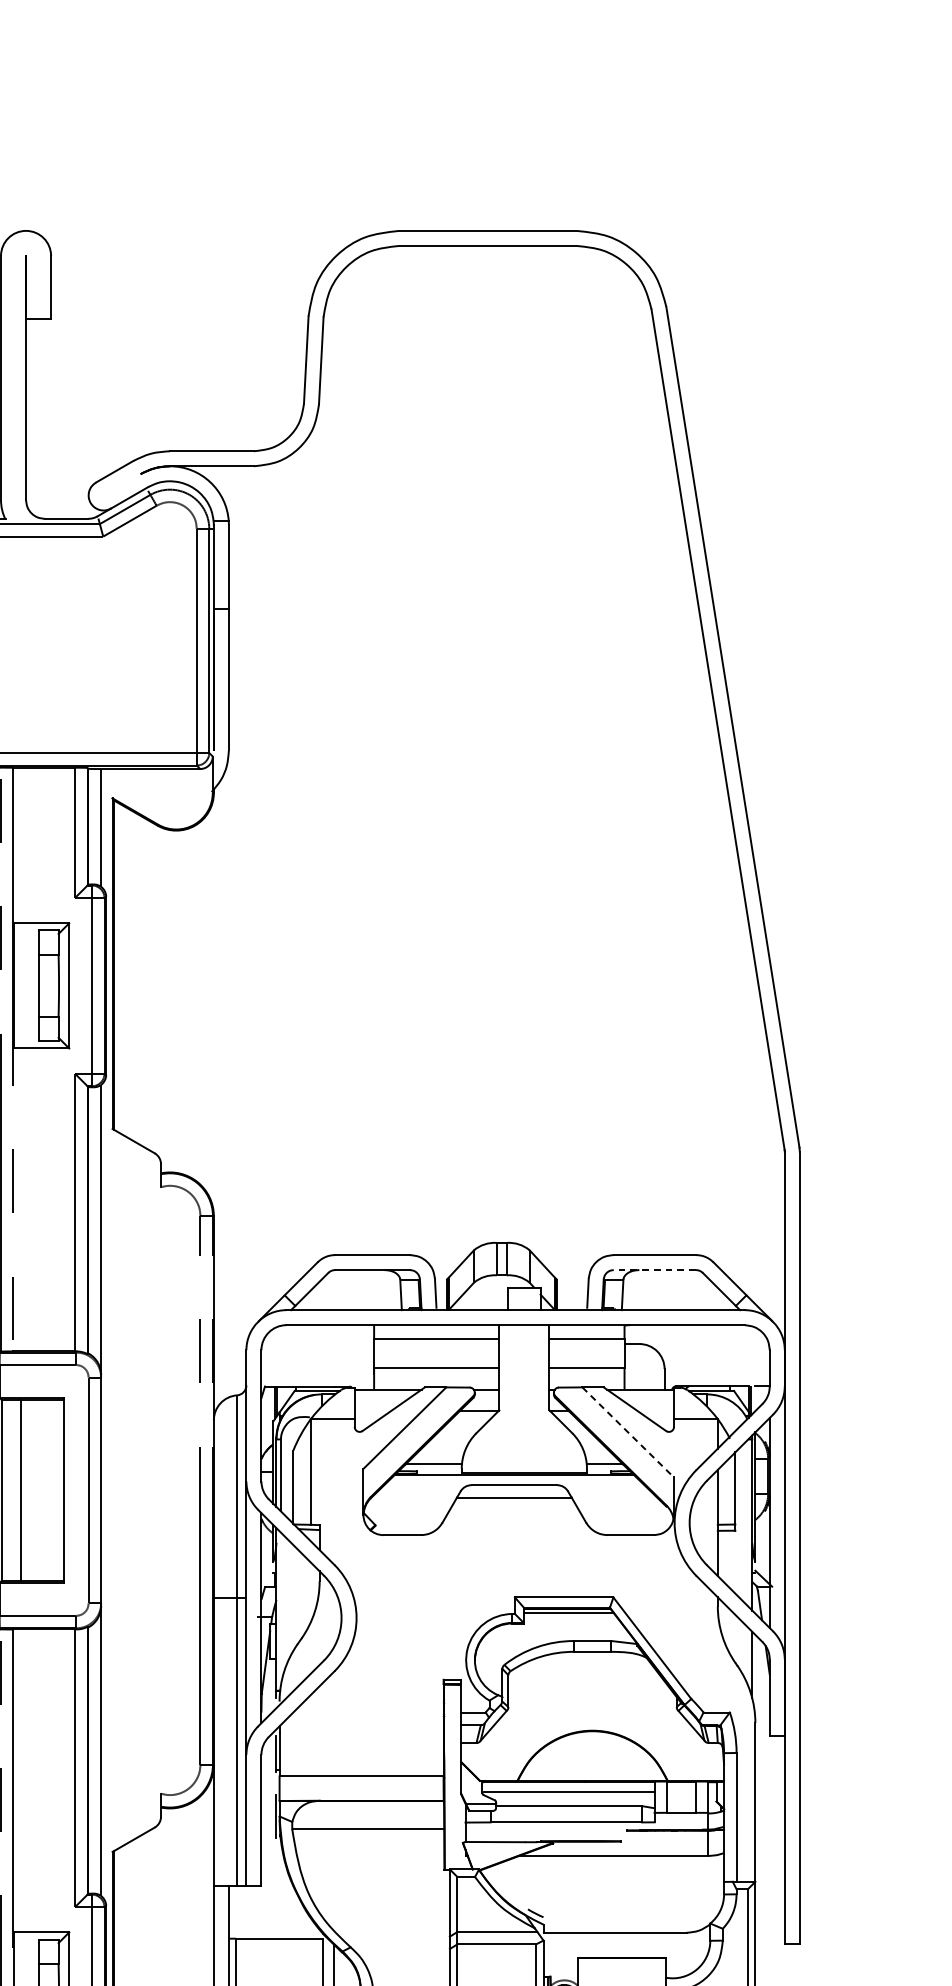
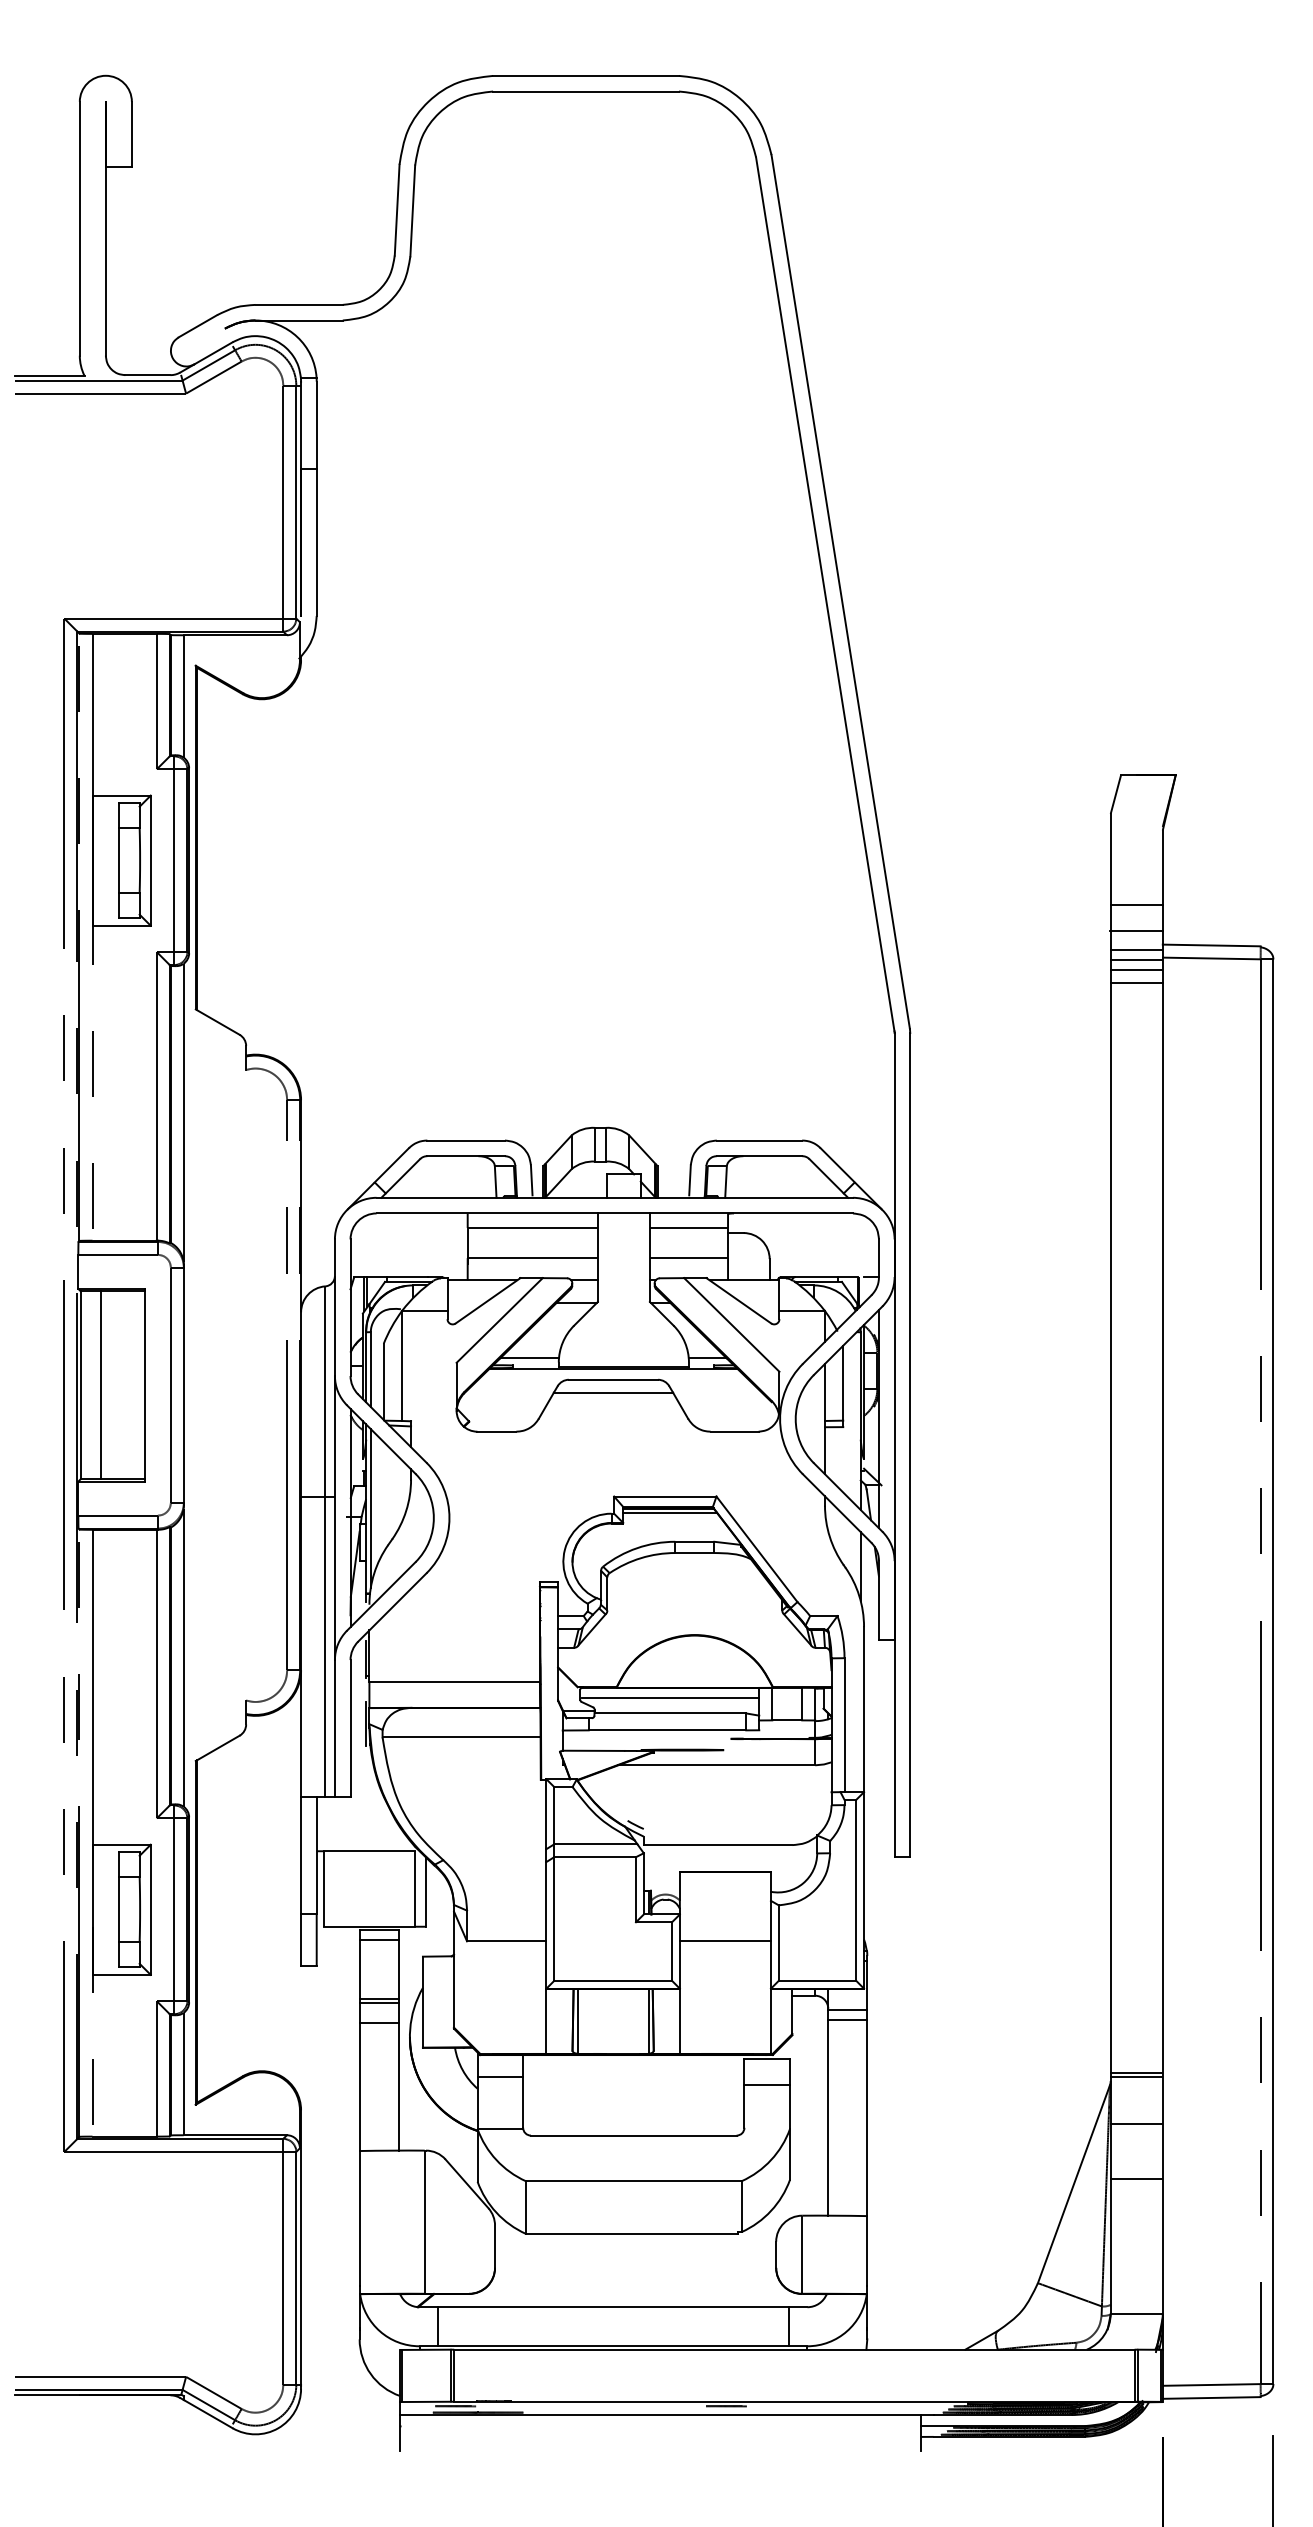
line: (654, 1270) -> (759, 1156), dashed -> solid
line: (627, 1432) -> (731, 1324), dashed -> solid
line: (280, 1609) -> (370, 1508), added

